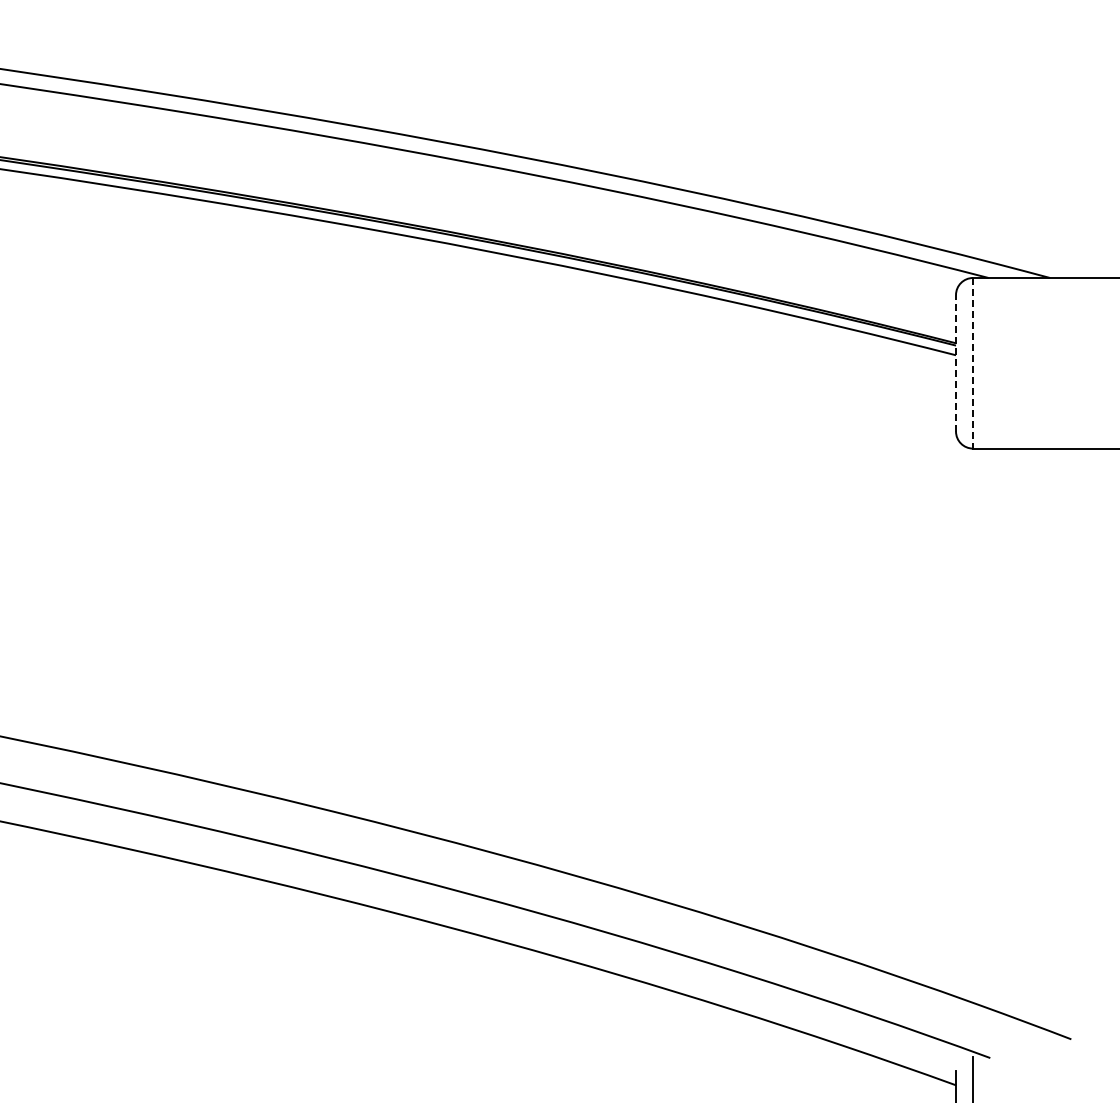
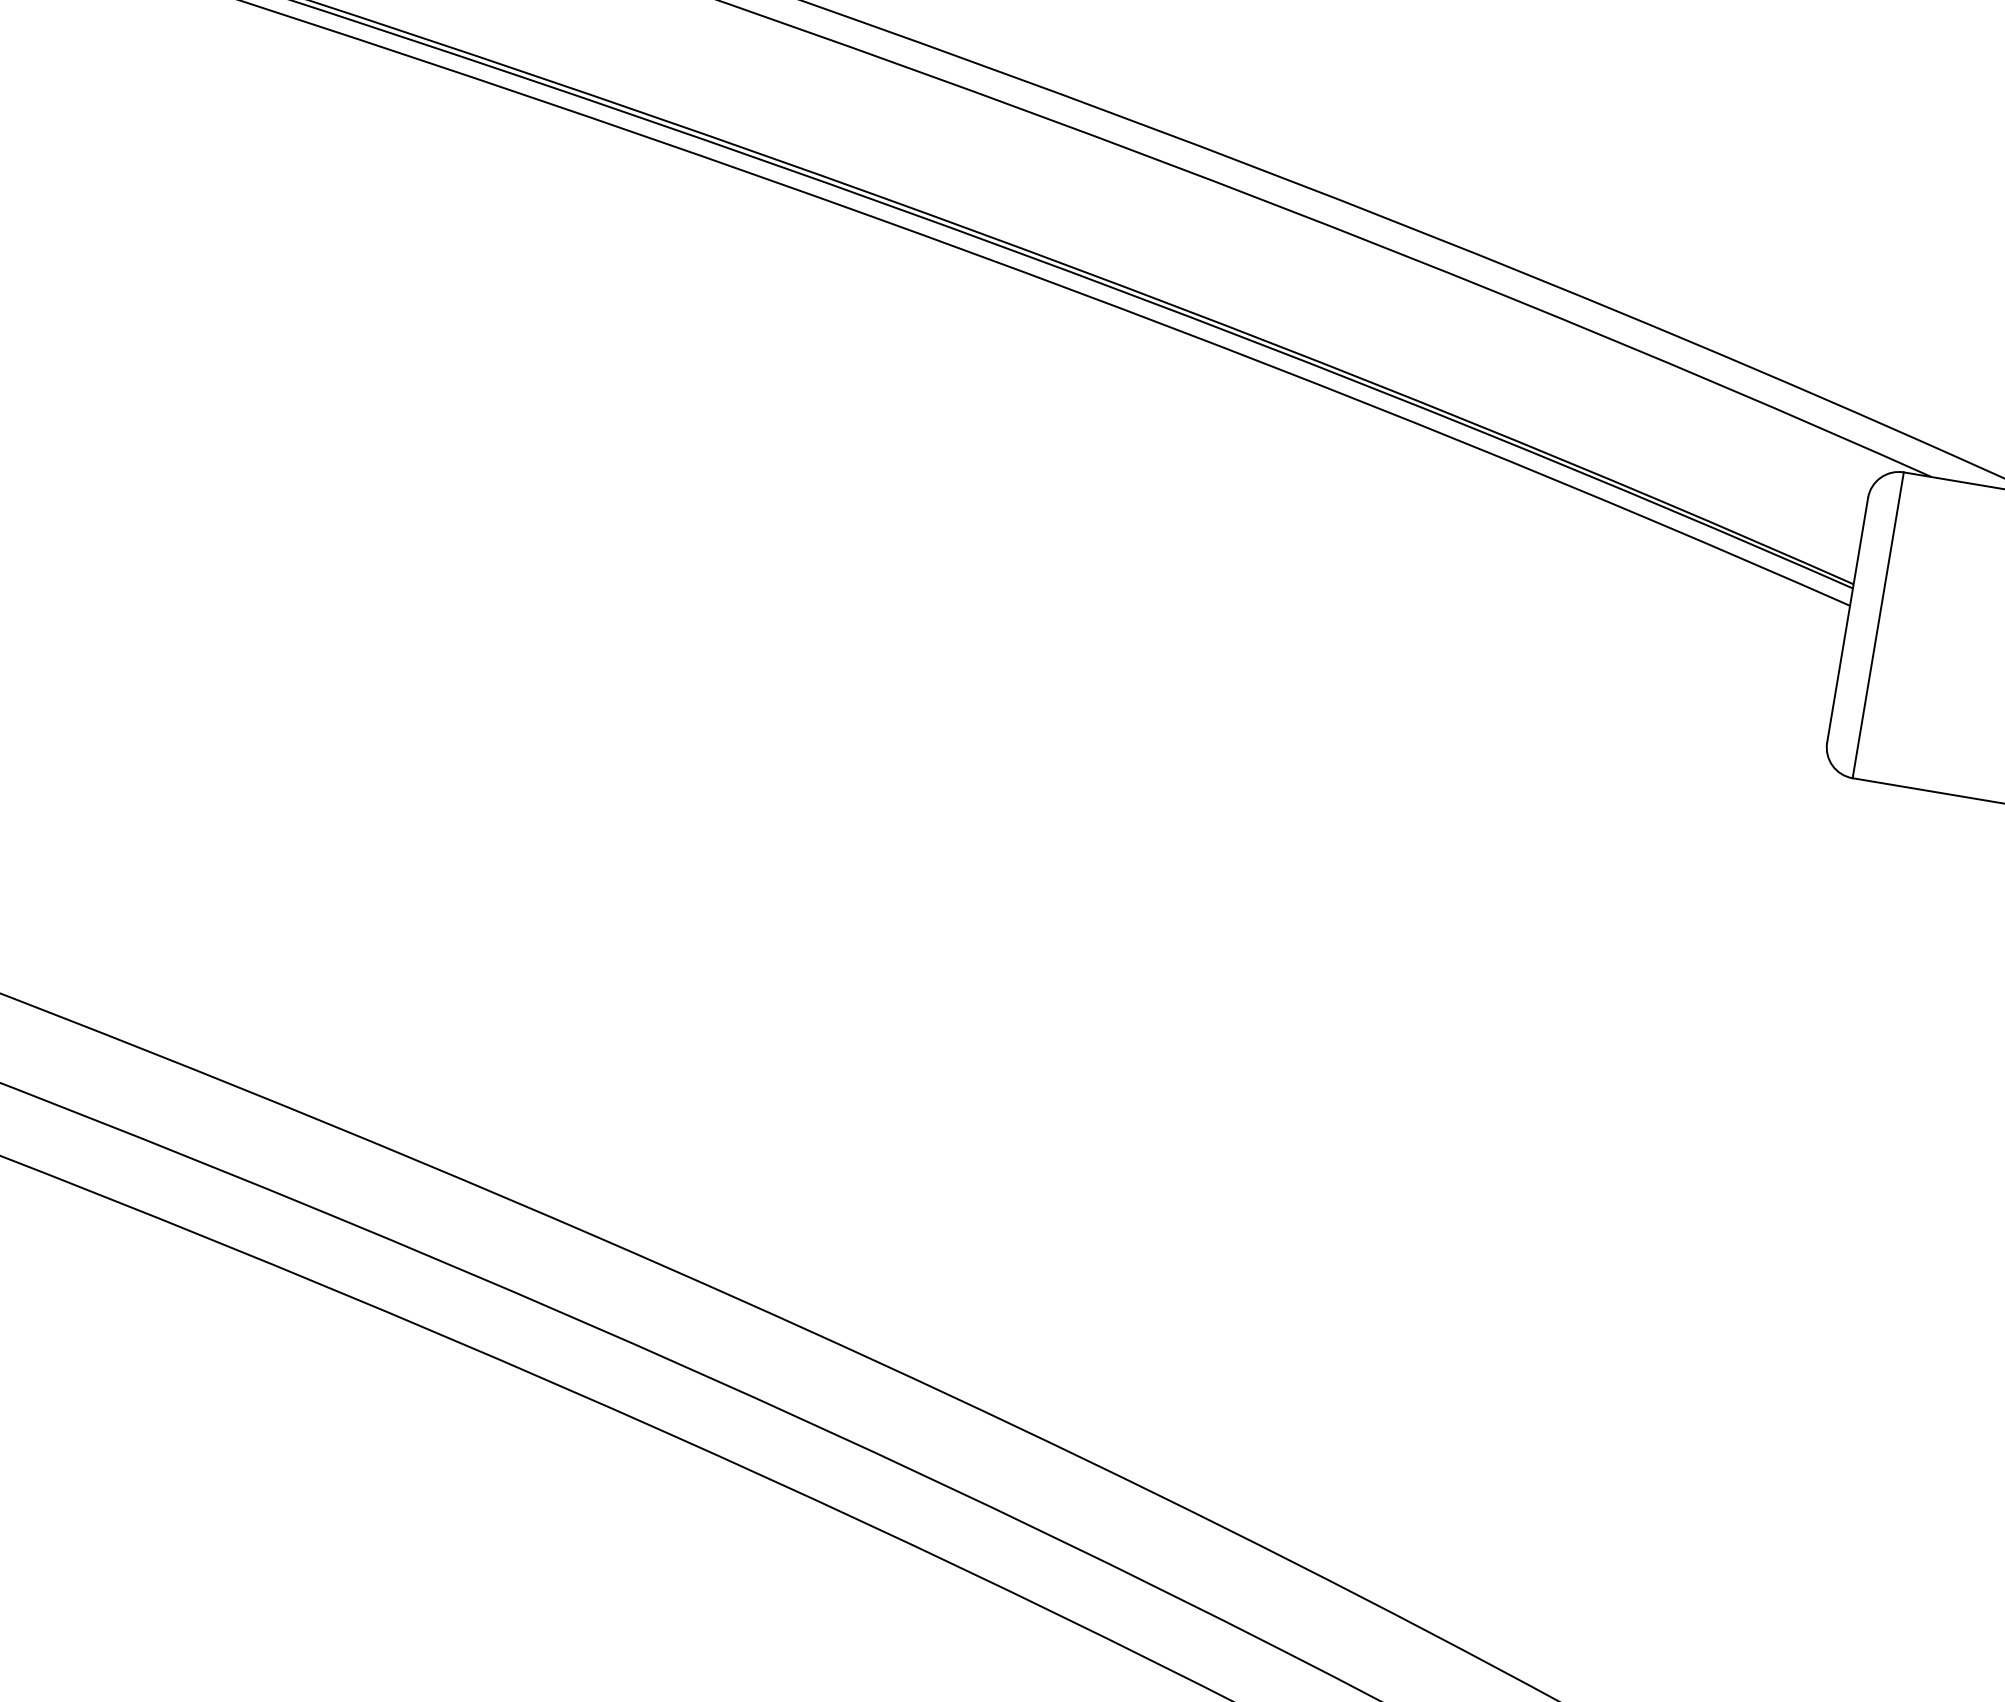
line: (956, 362) -> (1848, 618), dashed -> solid
line: (973, 363) -> (1878, 625), dashed -> solid

